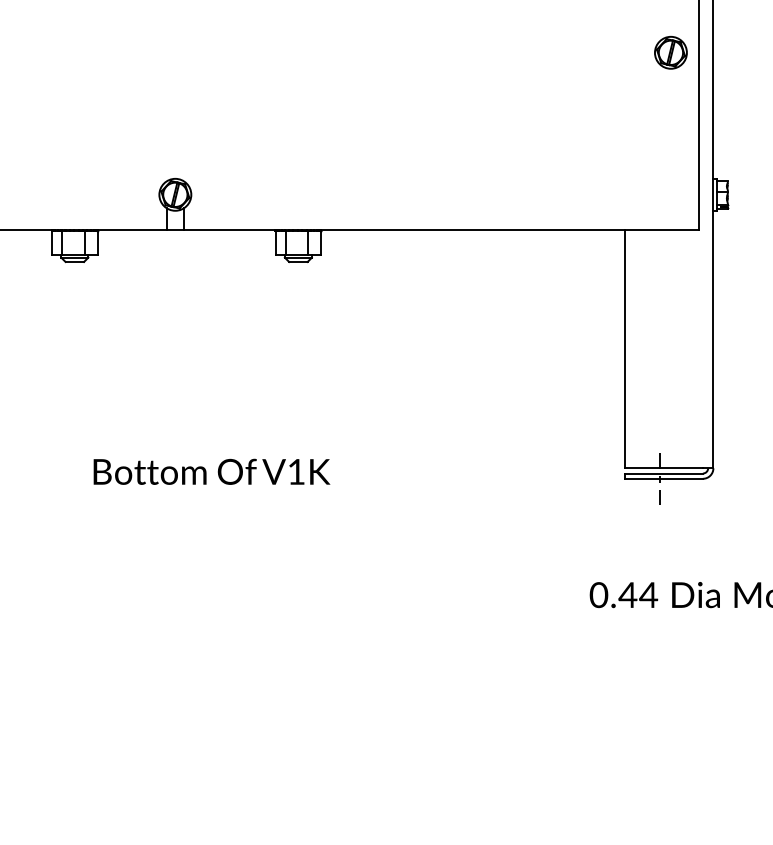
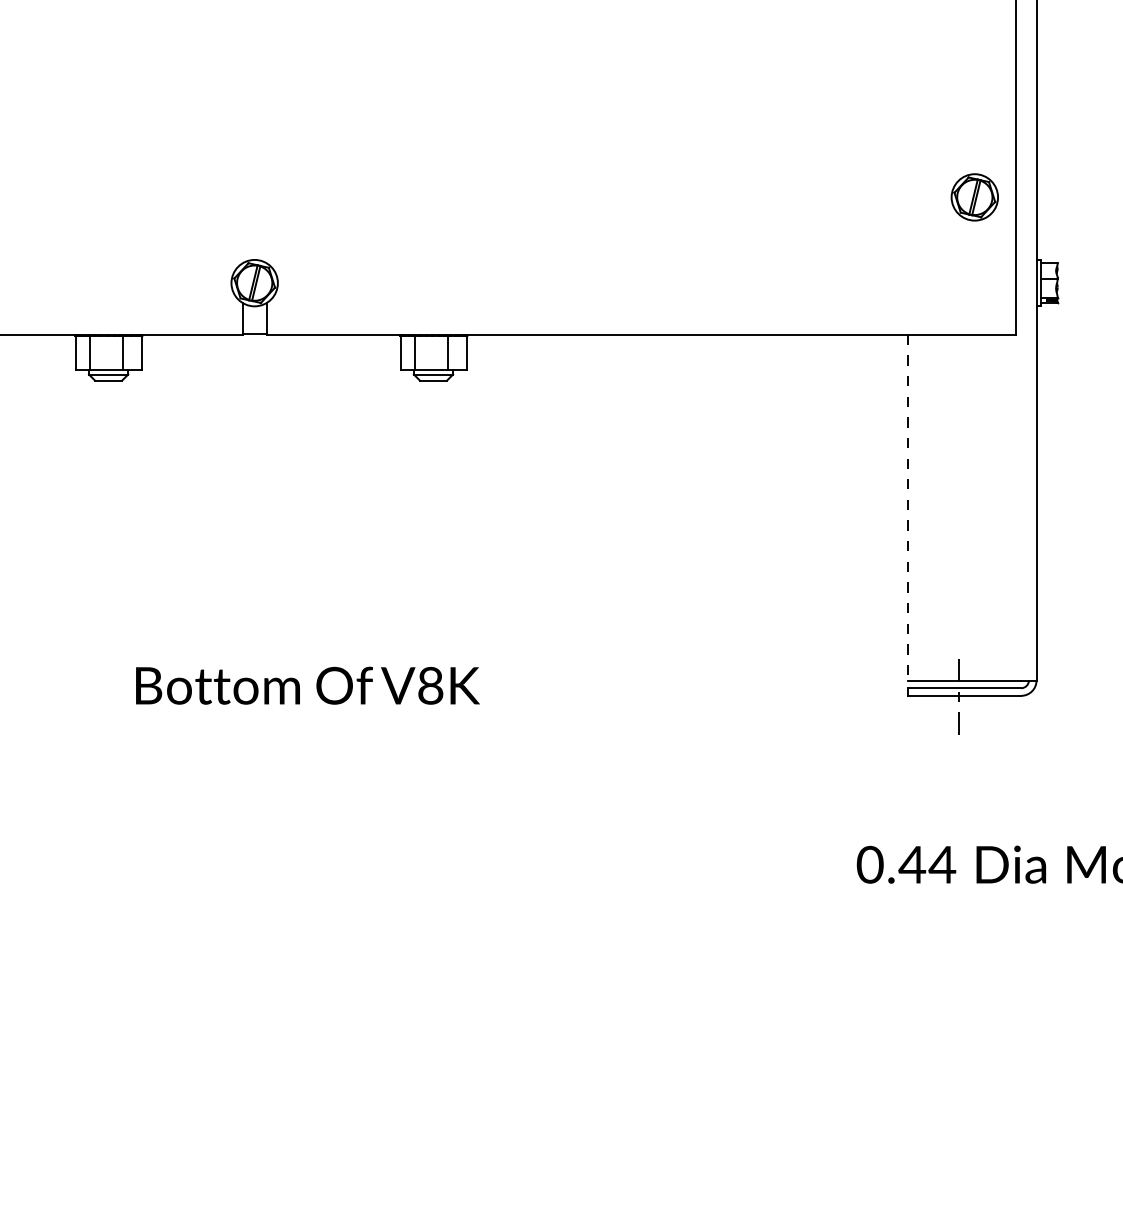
part: (670, 52) -> (974, 196), moved
line: (624, 349) -> (907, 507), solid -> dashed
text: (296, 471) -> (430, 685), V1K -> V8K

